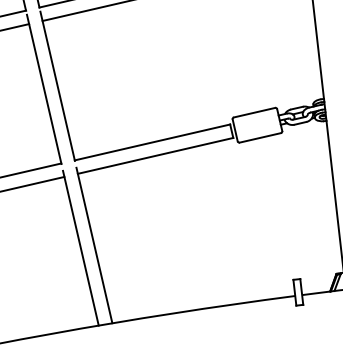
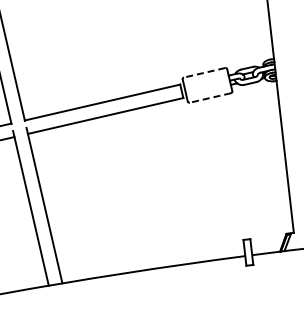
line: (254, 112) -> (204, 72), solid -> dashed
line: (259, 137) -> (209, 97), solid -> dashed

